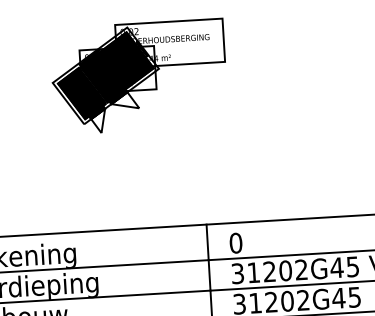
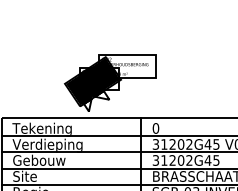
part: (139, 75) -> (110, 82), moved

